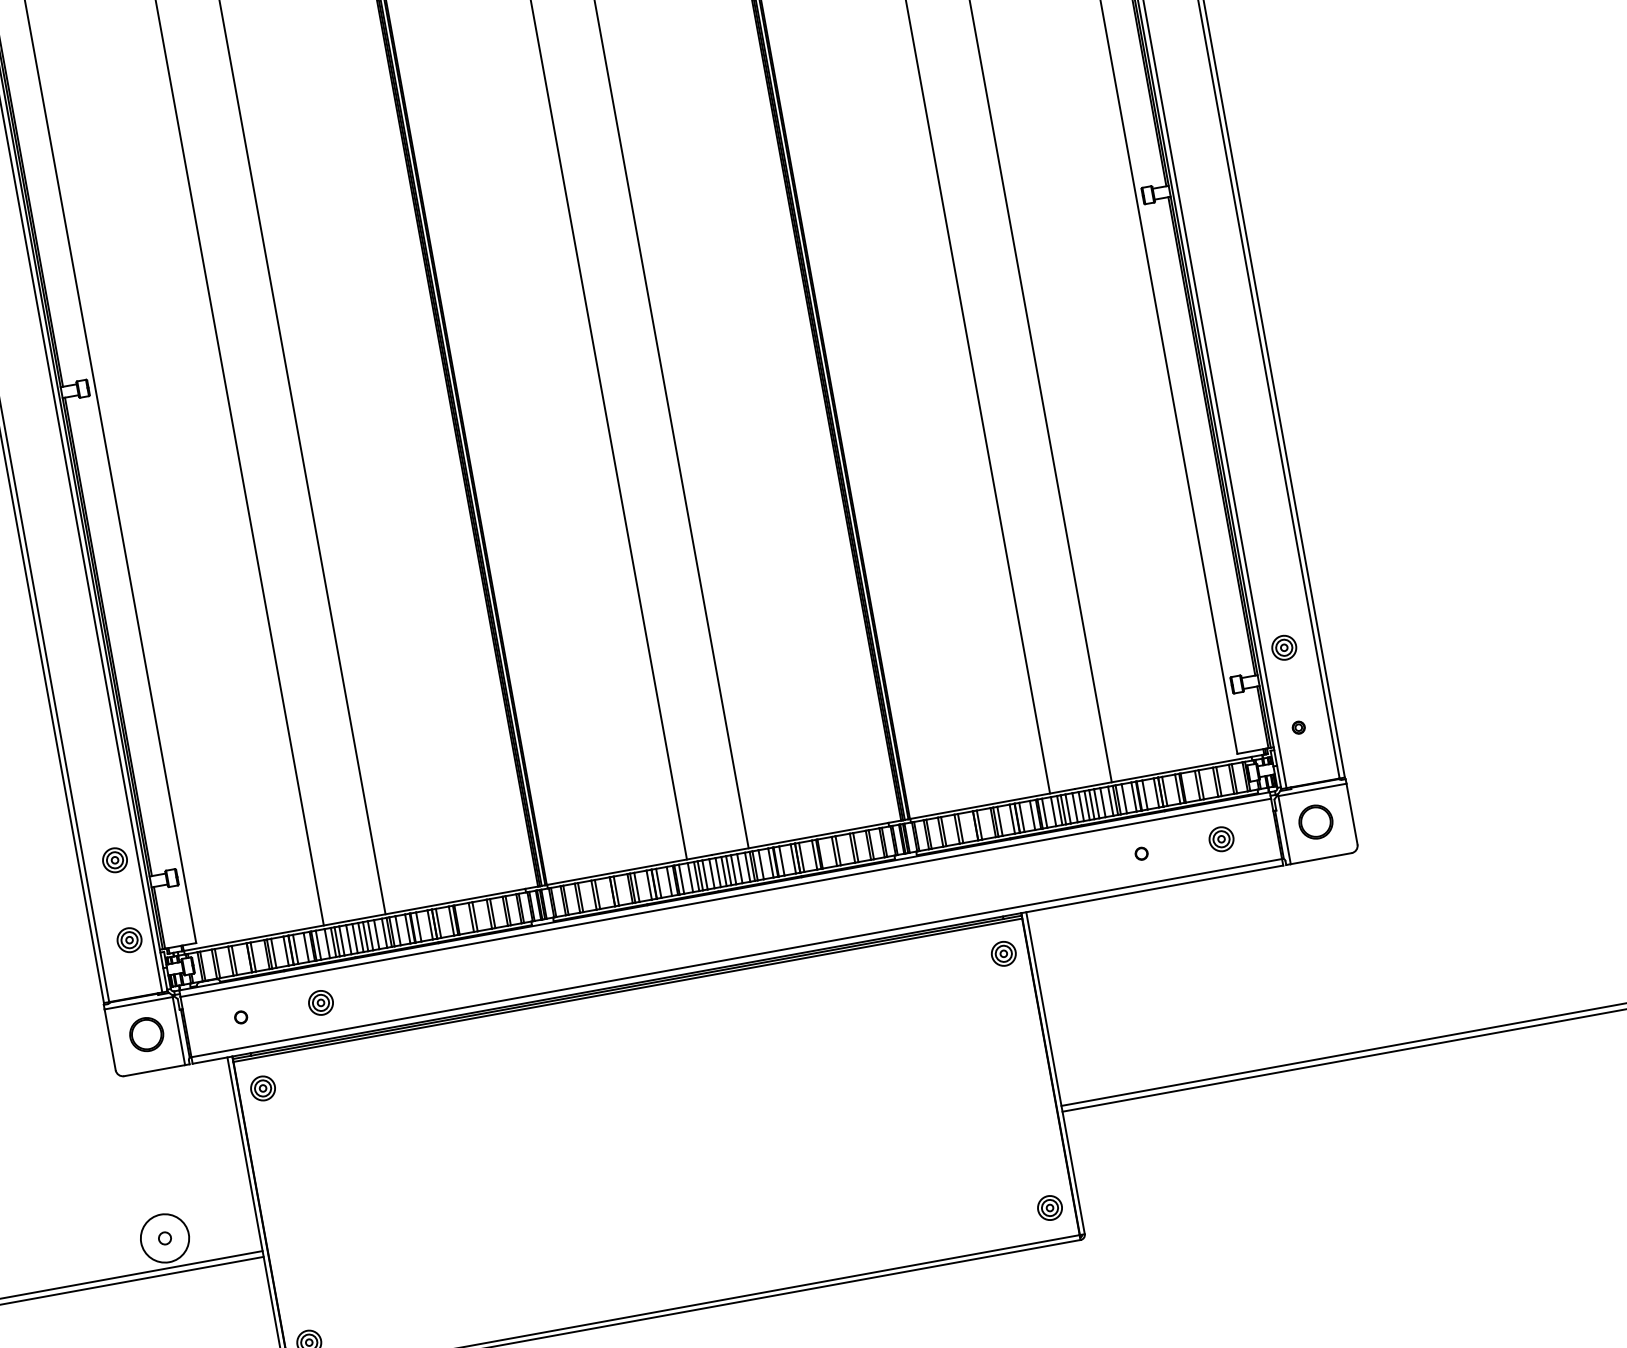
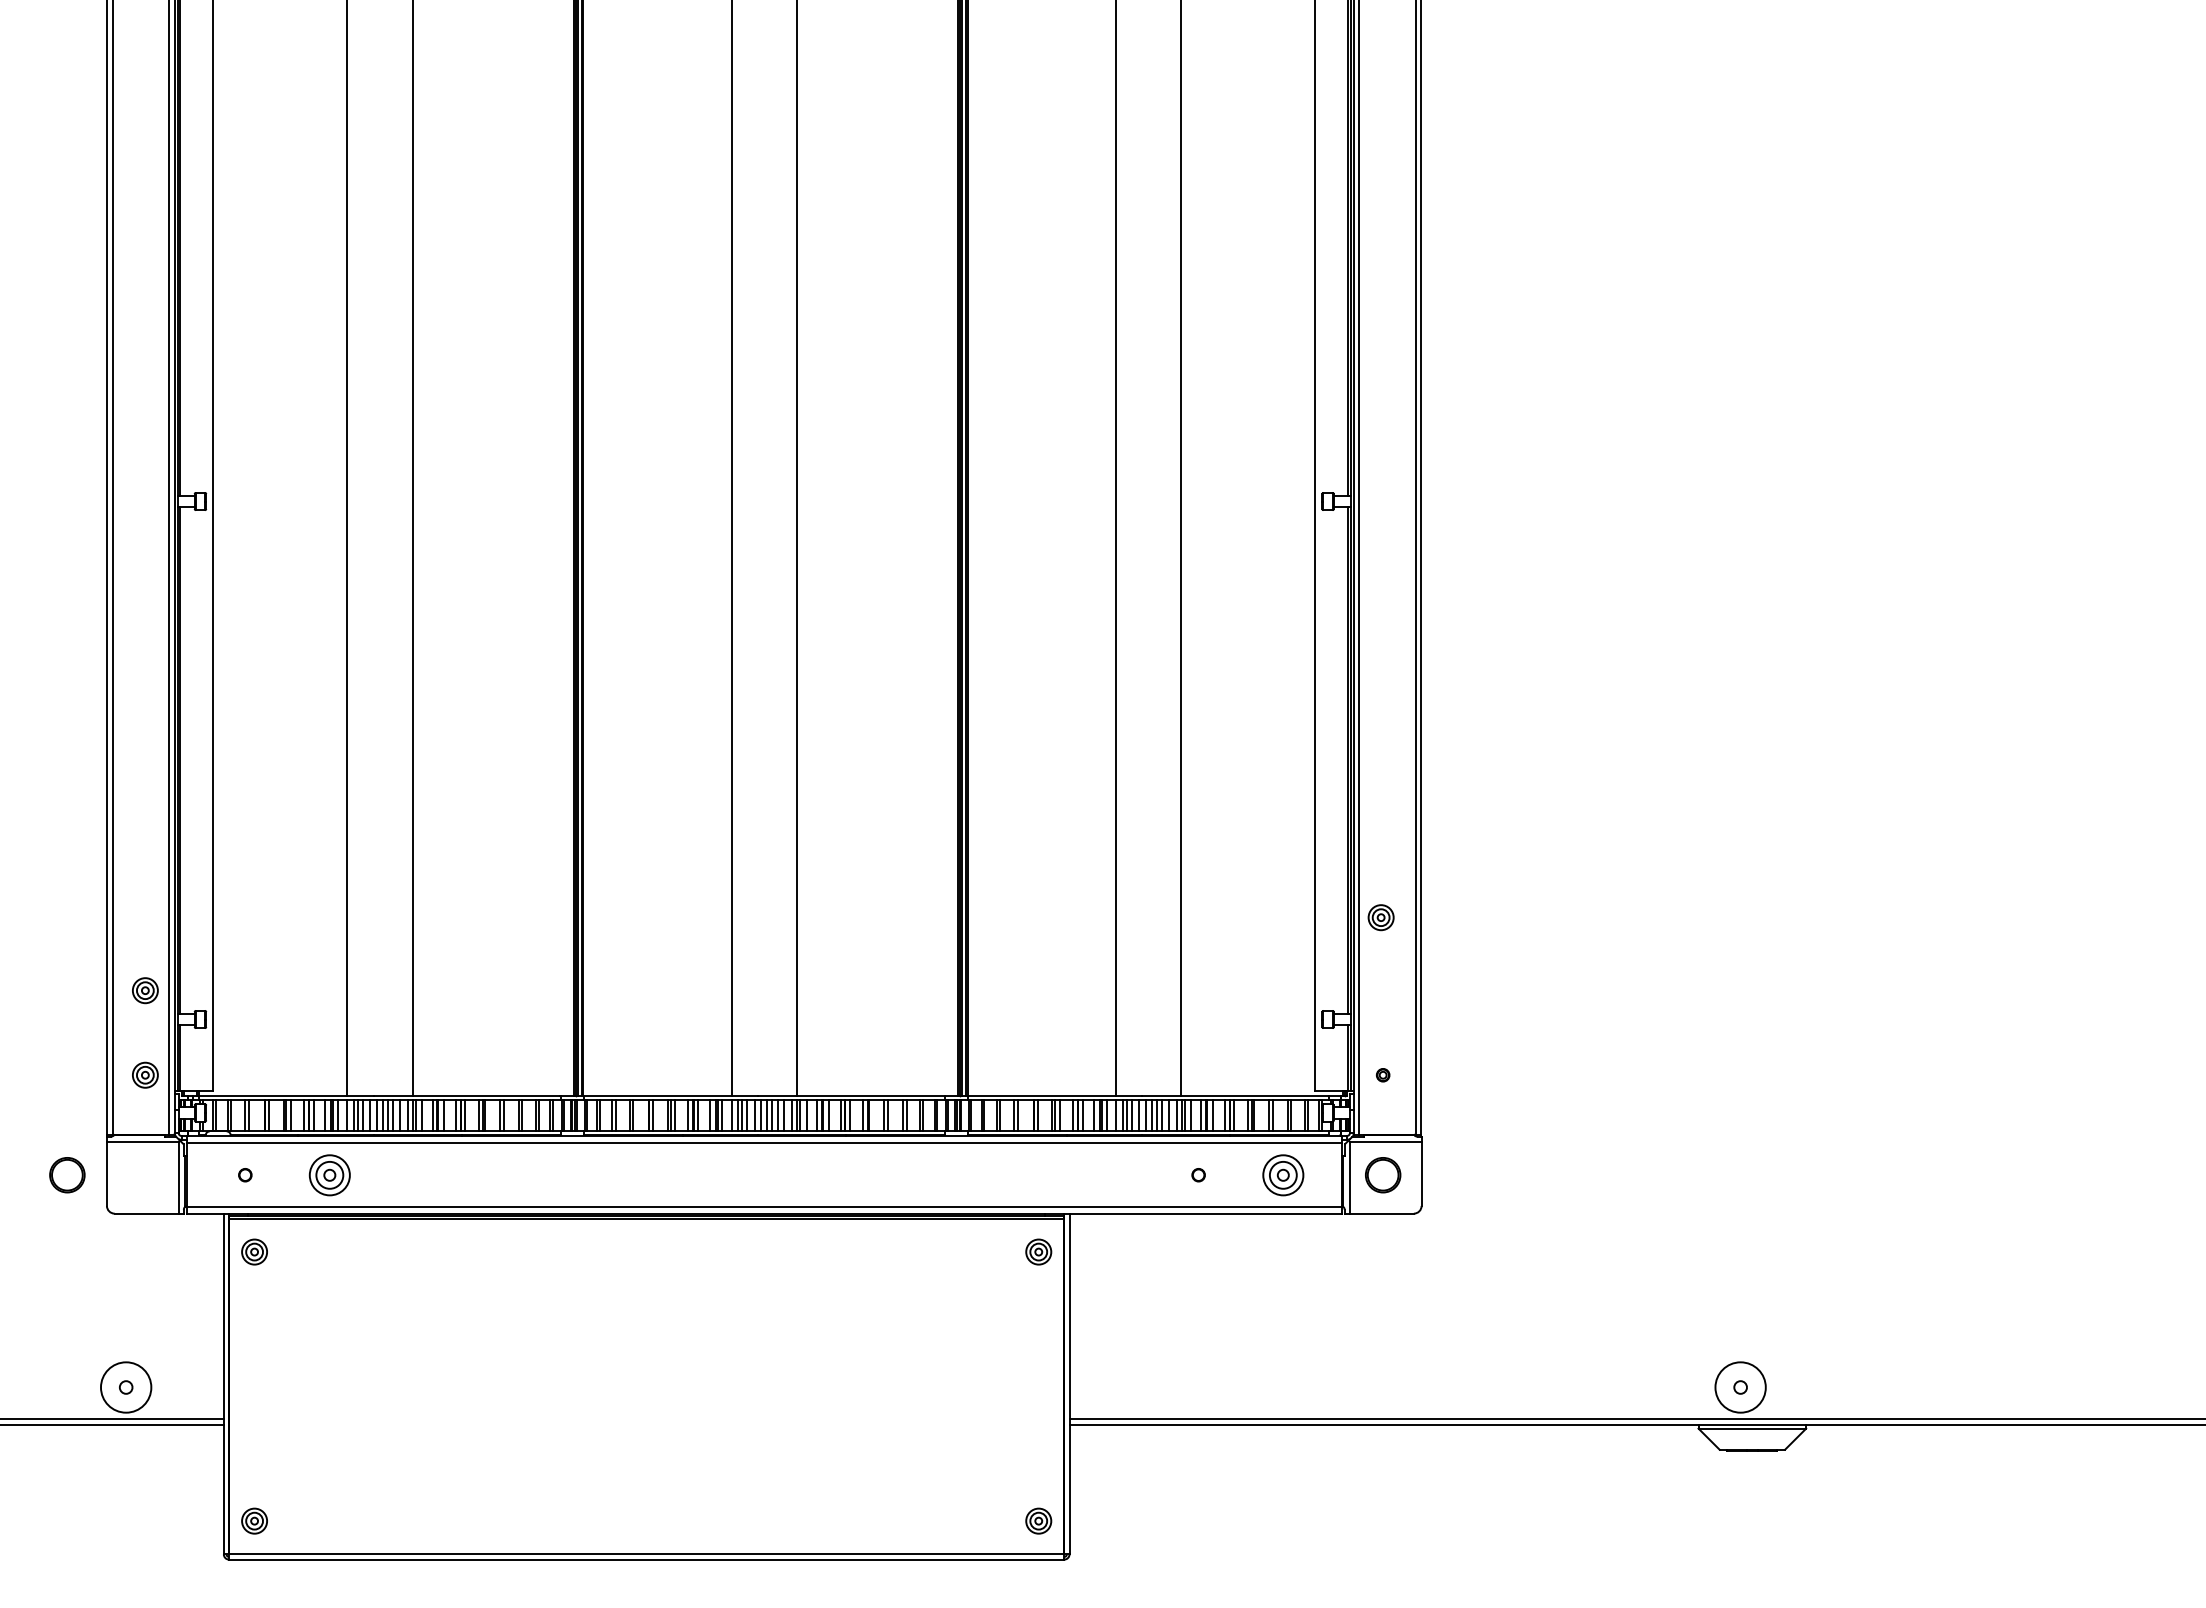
part: (1283, 647) -> (1380, 917), moved
part: (1220, 838) -> (1282, 1174), size x1.6
part: (320, 1002) -> (329, 1174), size x1.6
part: (146, 1034) -> (67, 1175), moved

